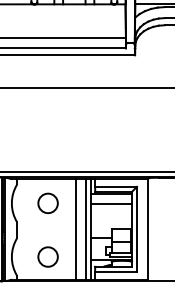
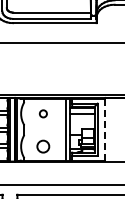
circle: (48, 202) -> (43, 113), size x0.6
line: (76, 229) -> (60, 129), removed
line: (148, 229) -> (104, 129), solid -> dashed

